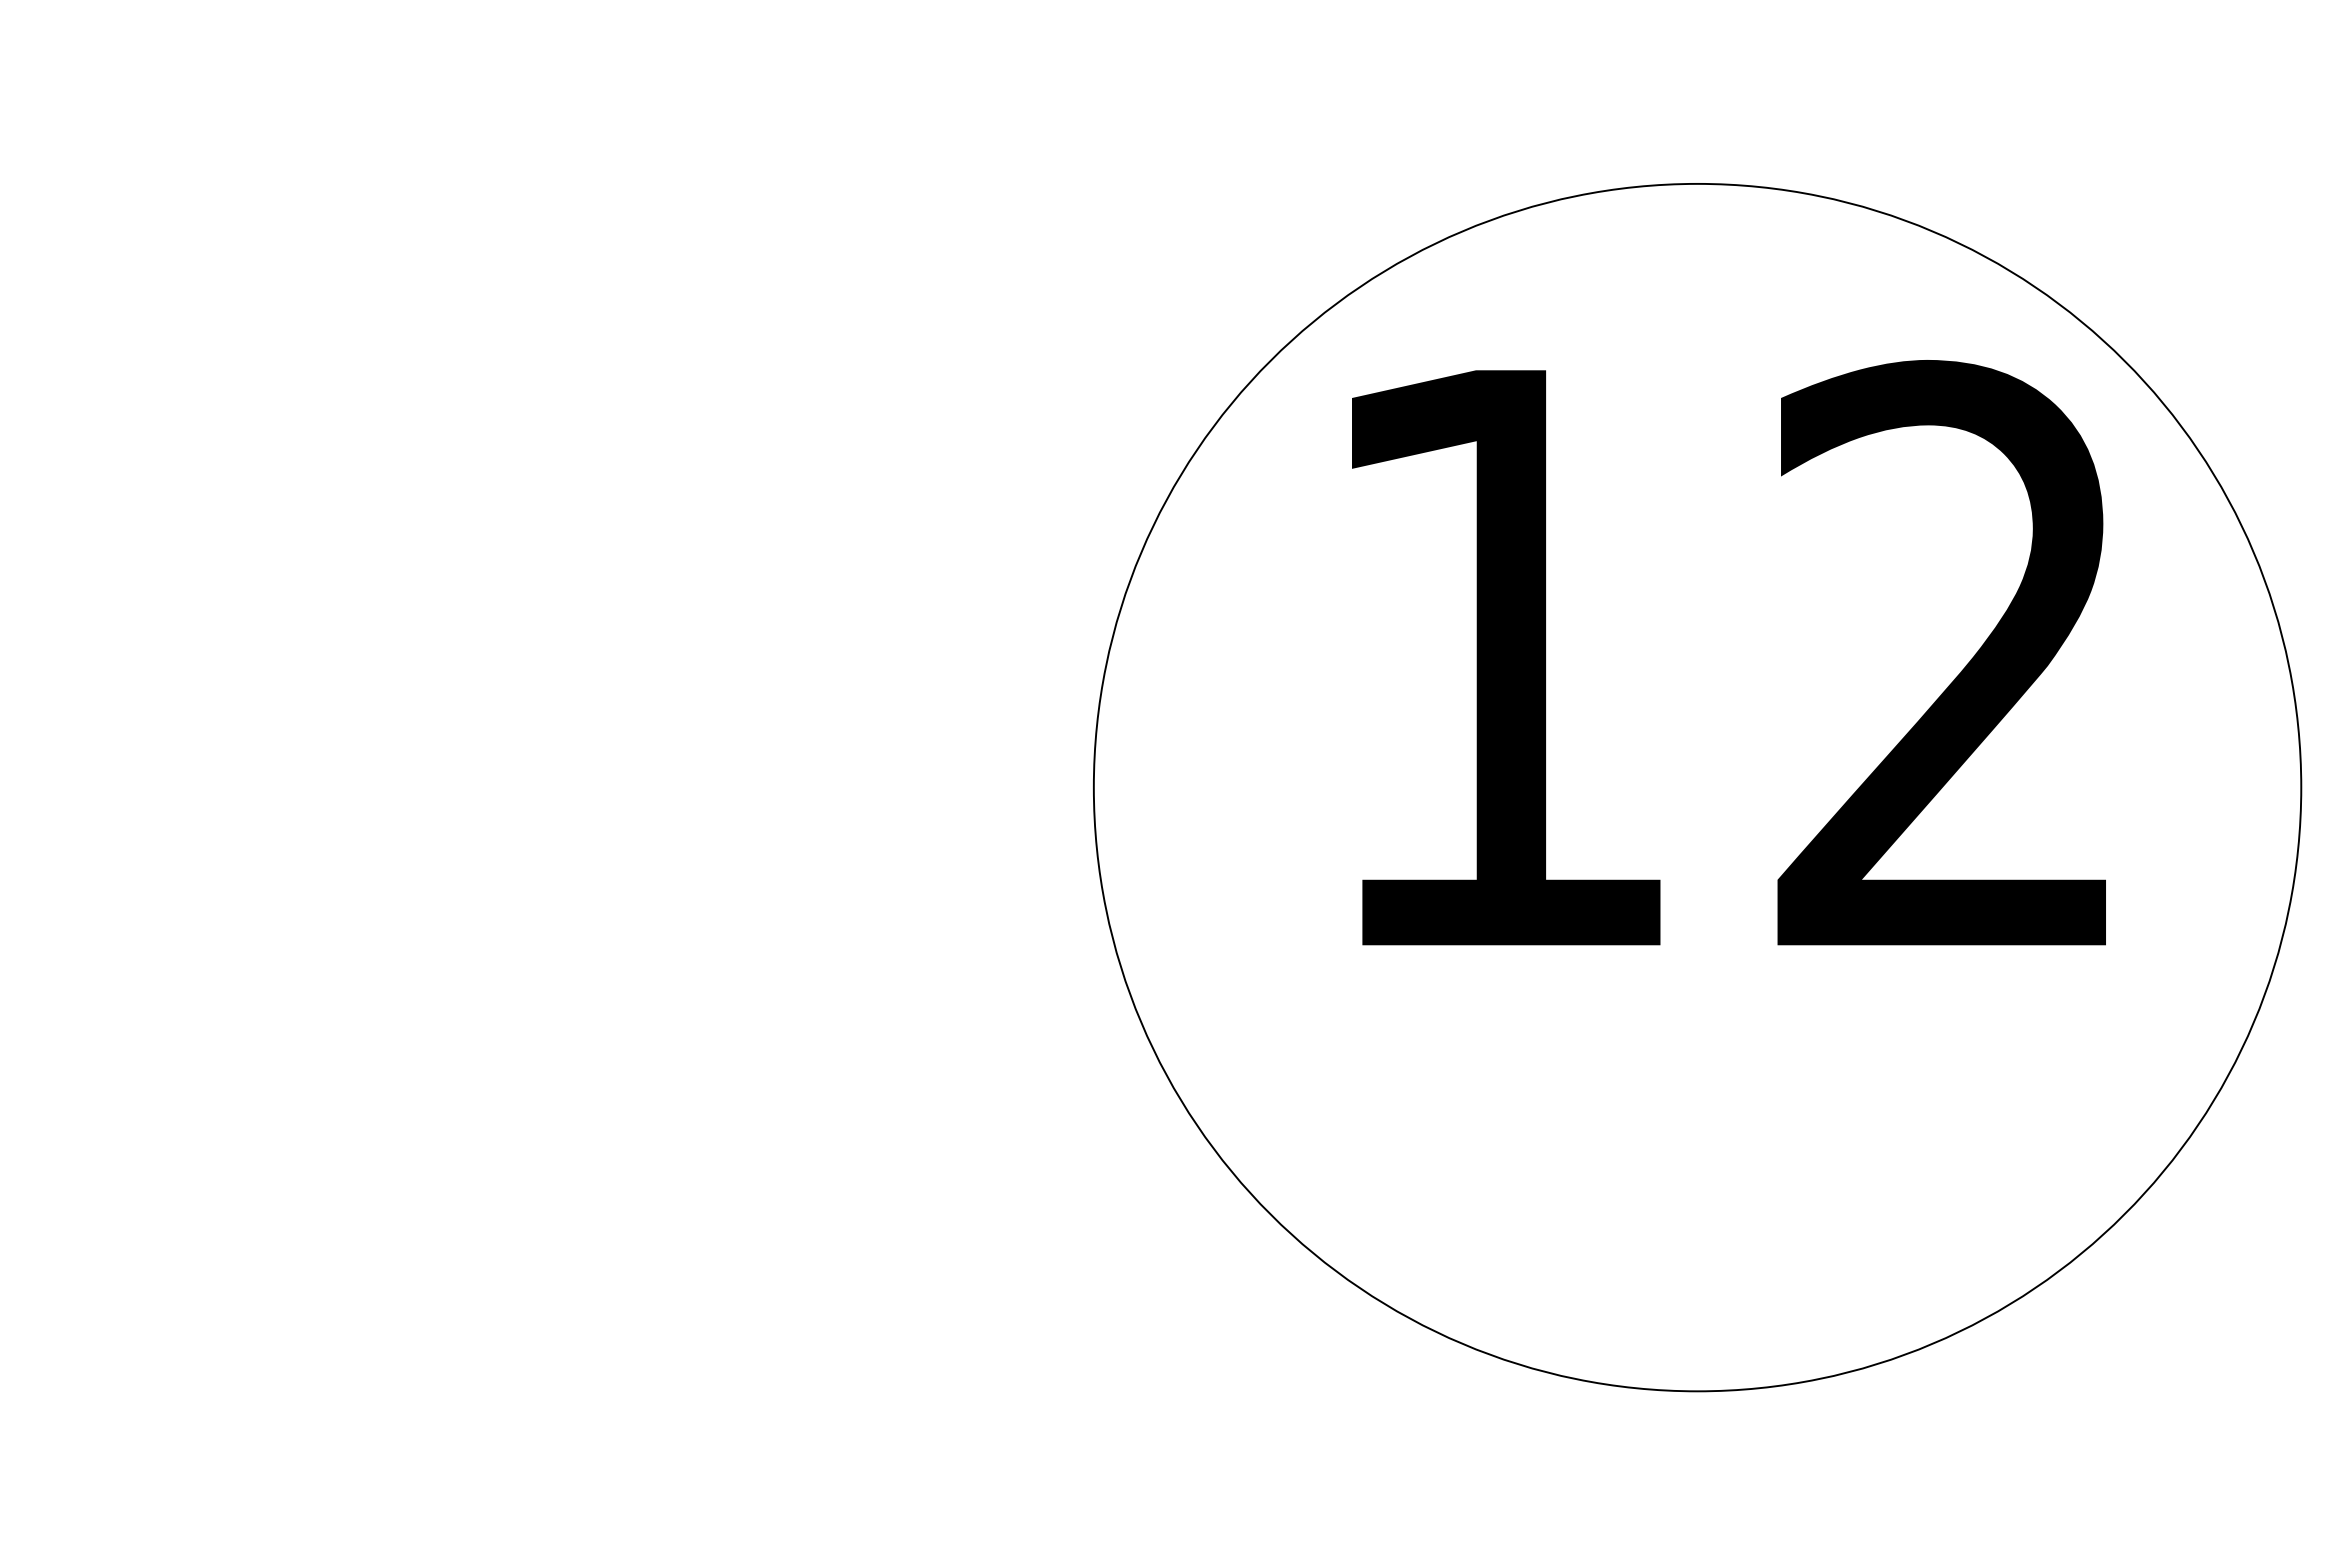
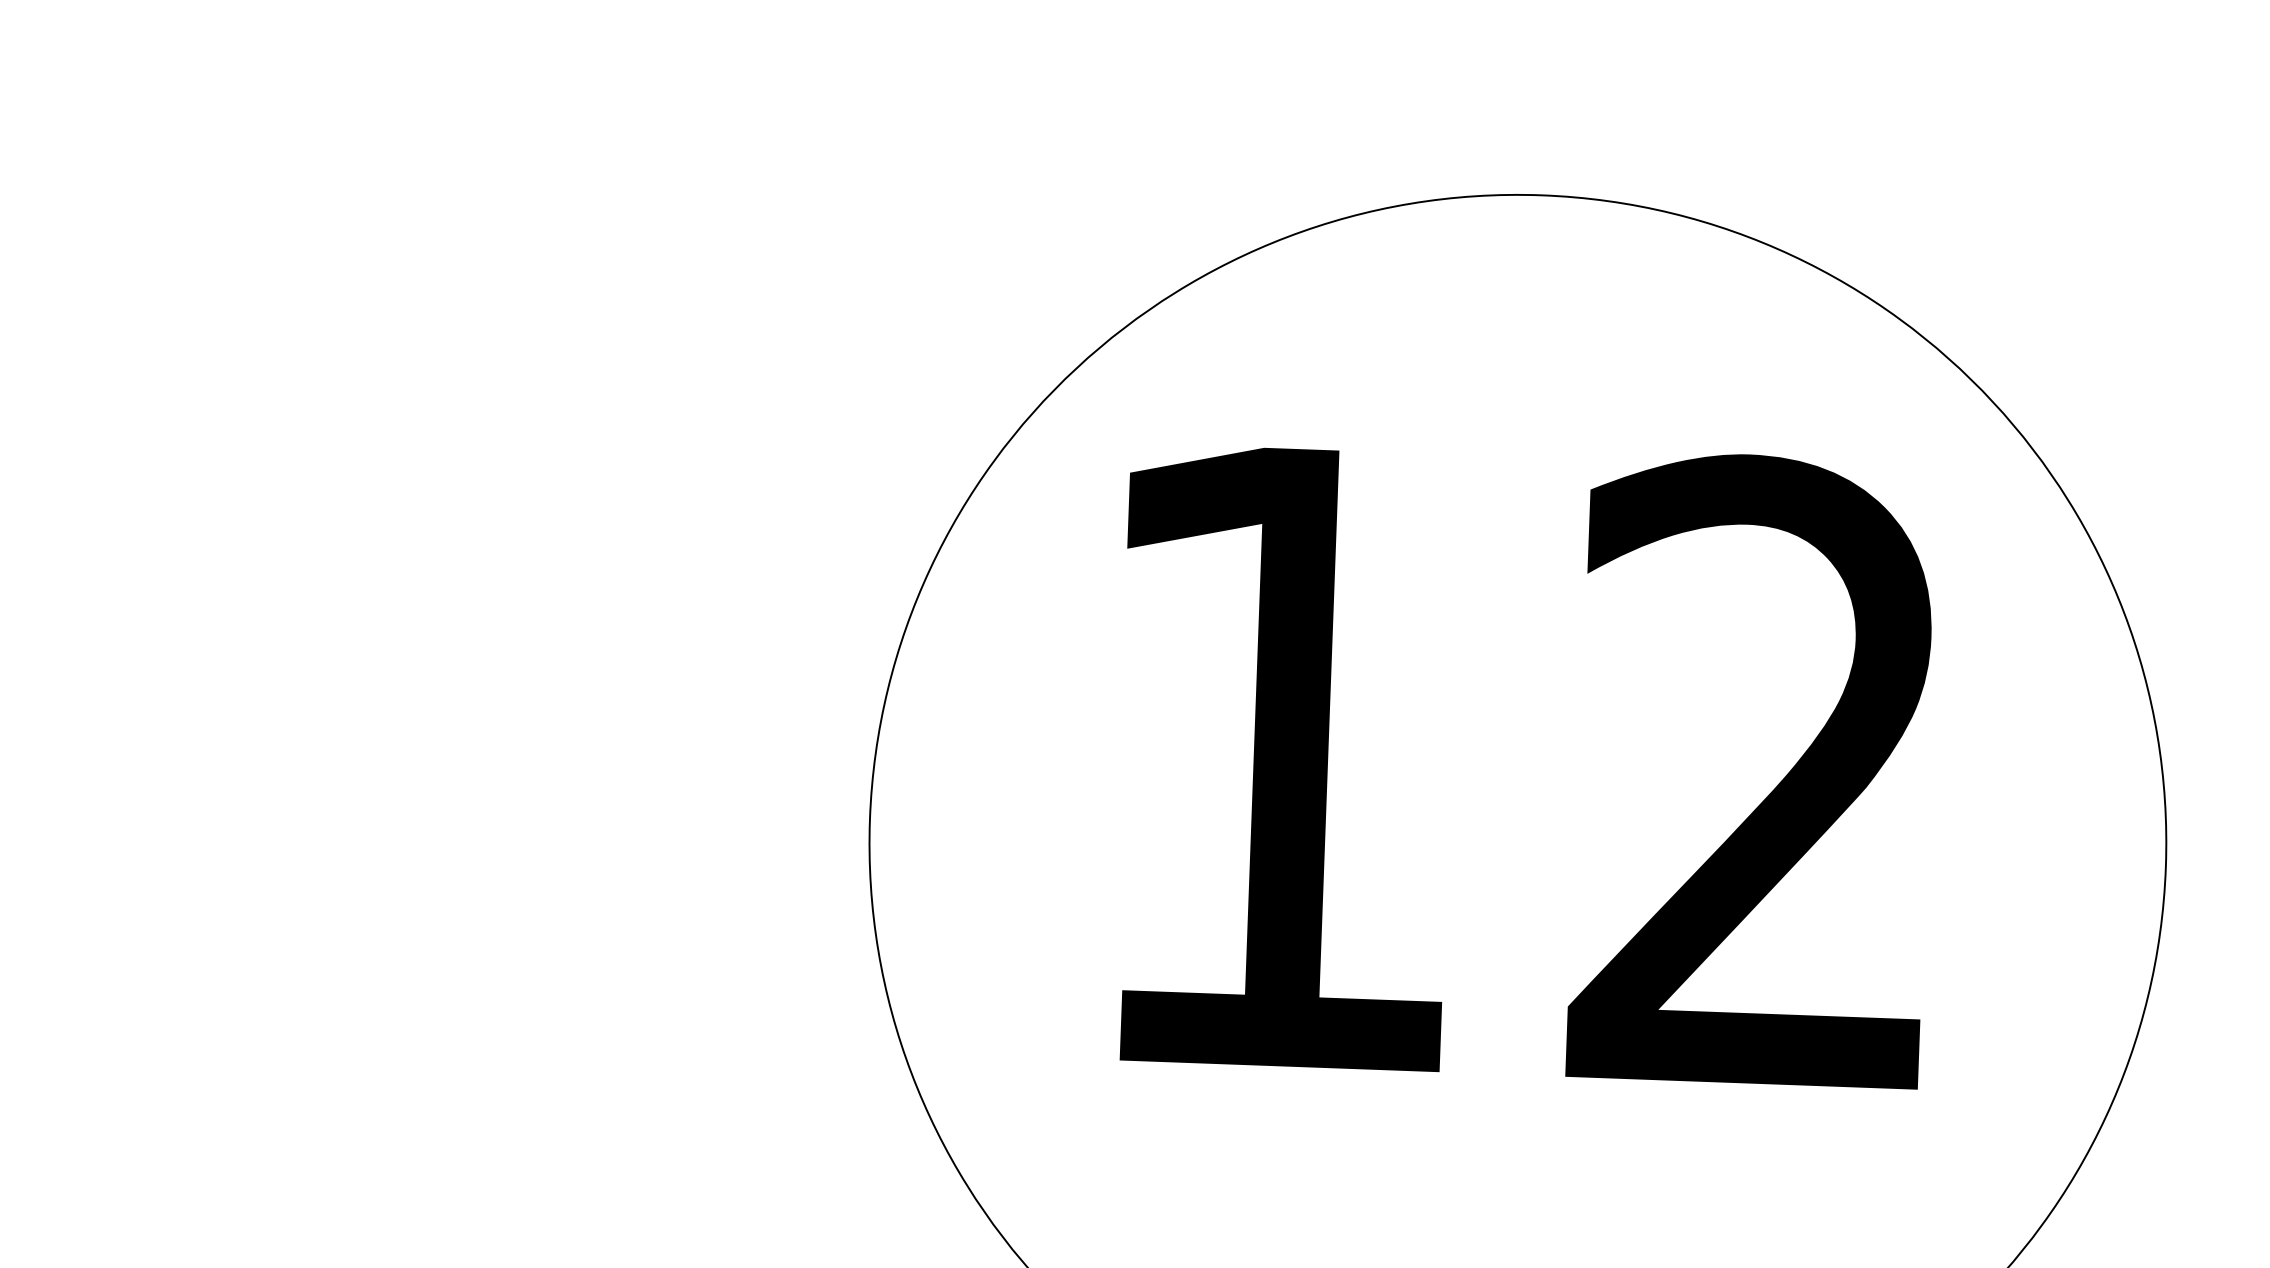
text: (1728, 652) -> (1524, 760), moved

